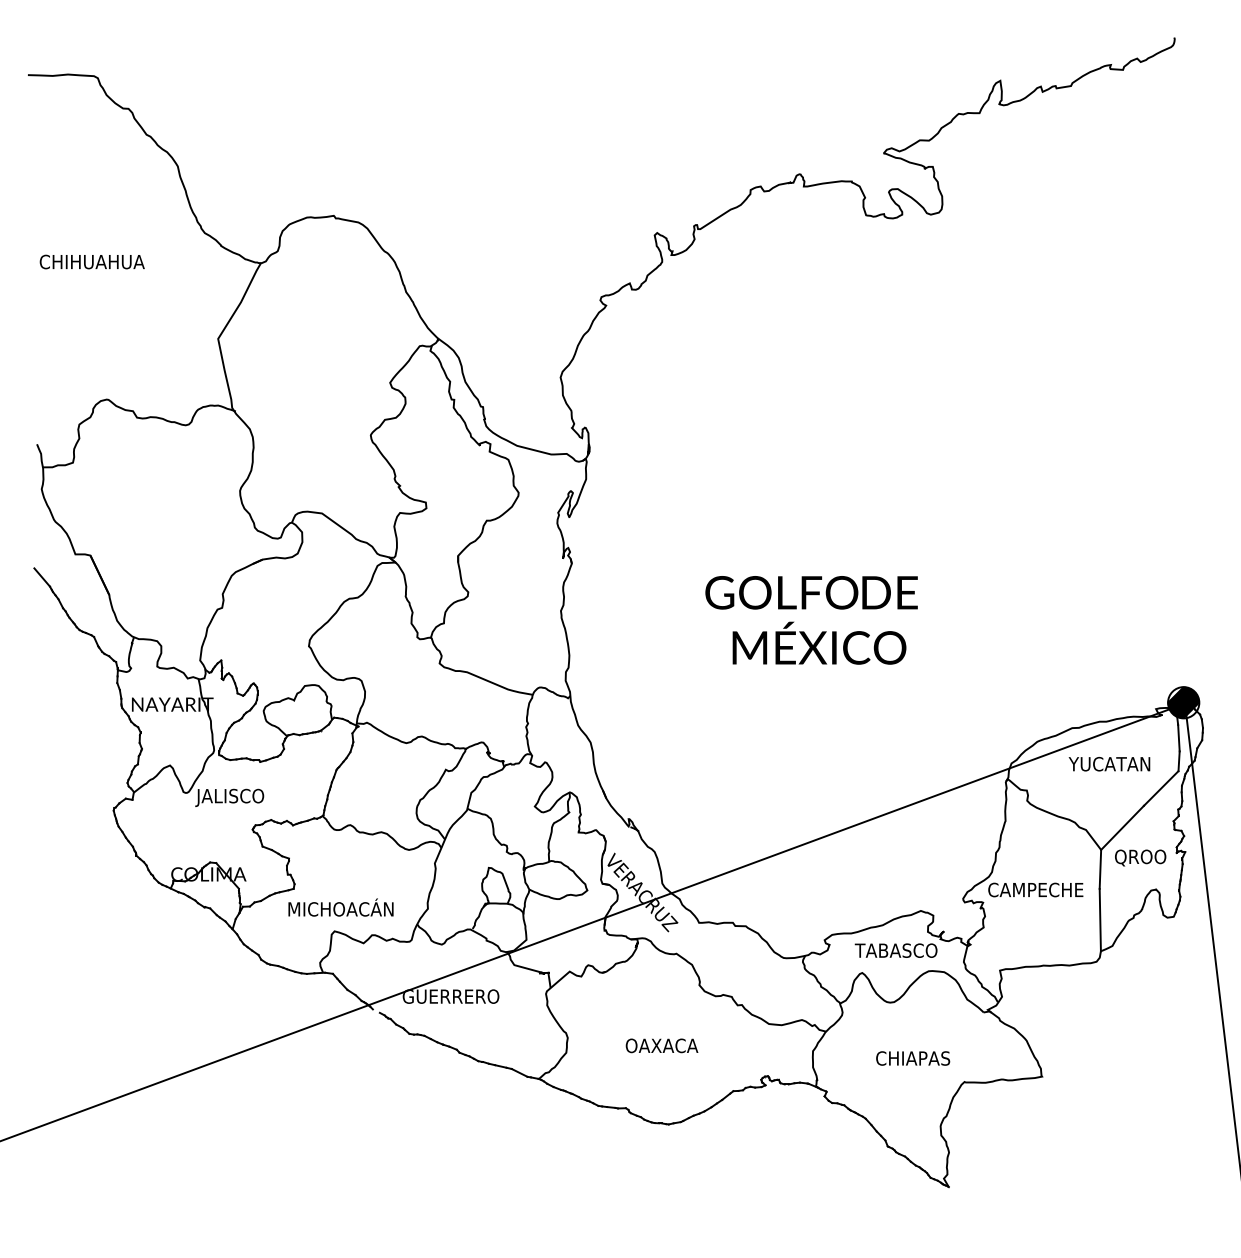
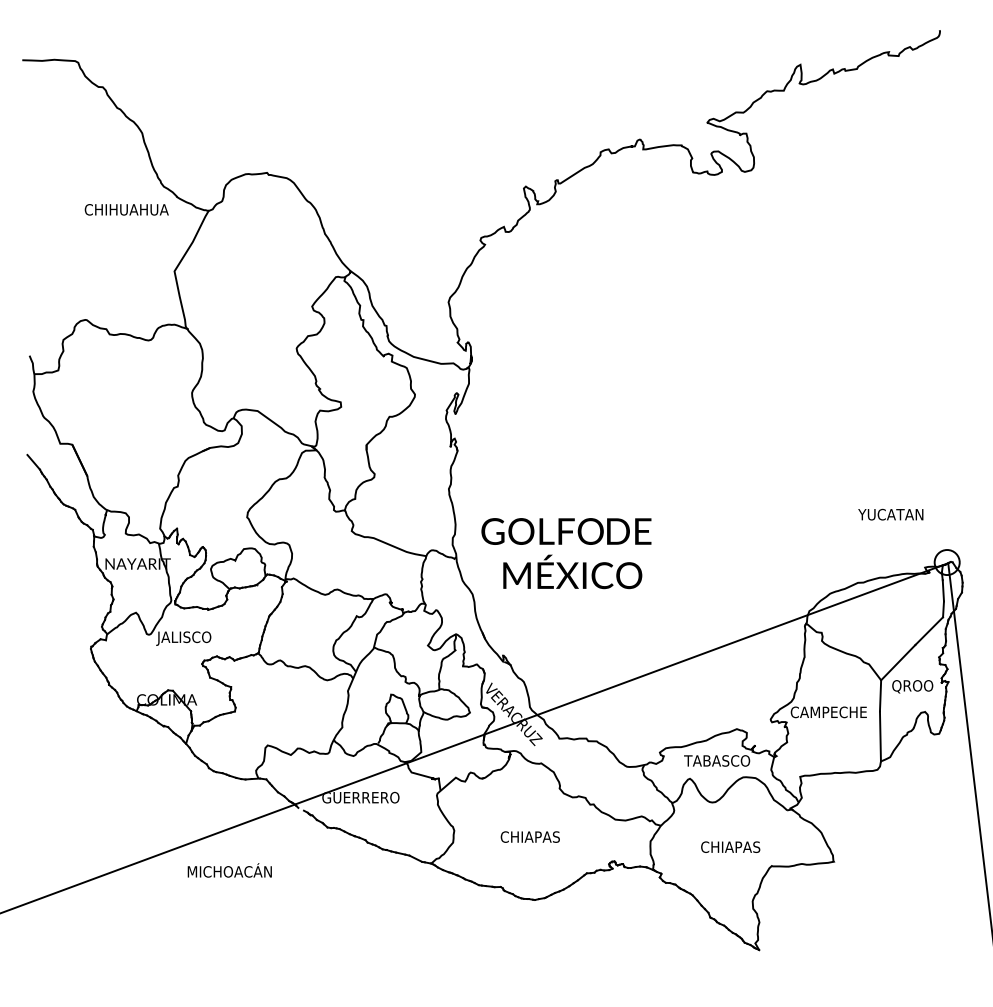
text: (91, 261) -> (126, 209), moved
text: (811, 620) -> (566, 553), moved
hatch: (1182, 702) -> (946, 562), removed
text: (1109, 763) -> (890, 514), moved
text: (340, 907) -> (229, 870), moved
text: (665, 1045) -> (532, 836), OAXACA -> CHIAPAS

